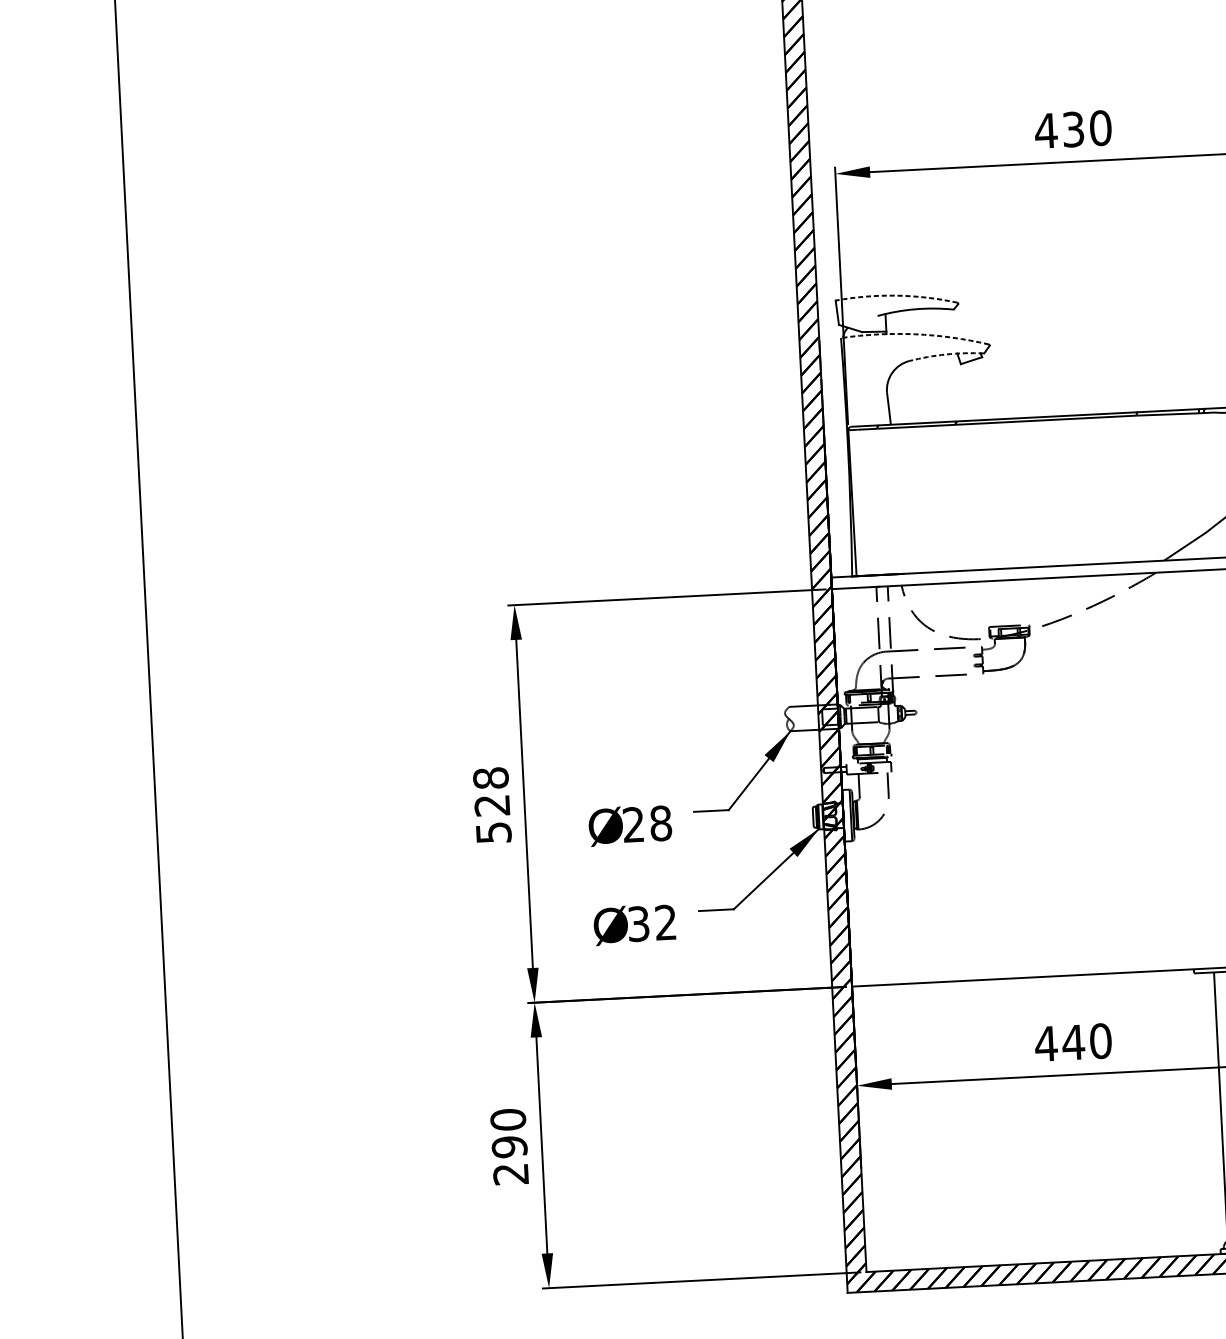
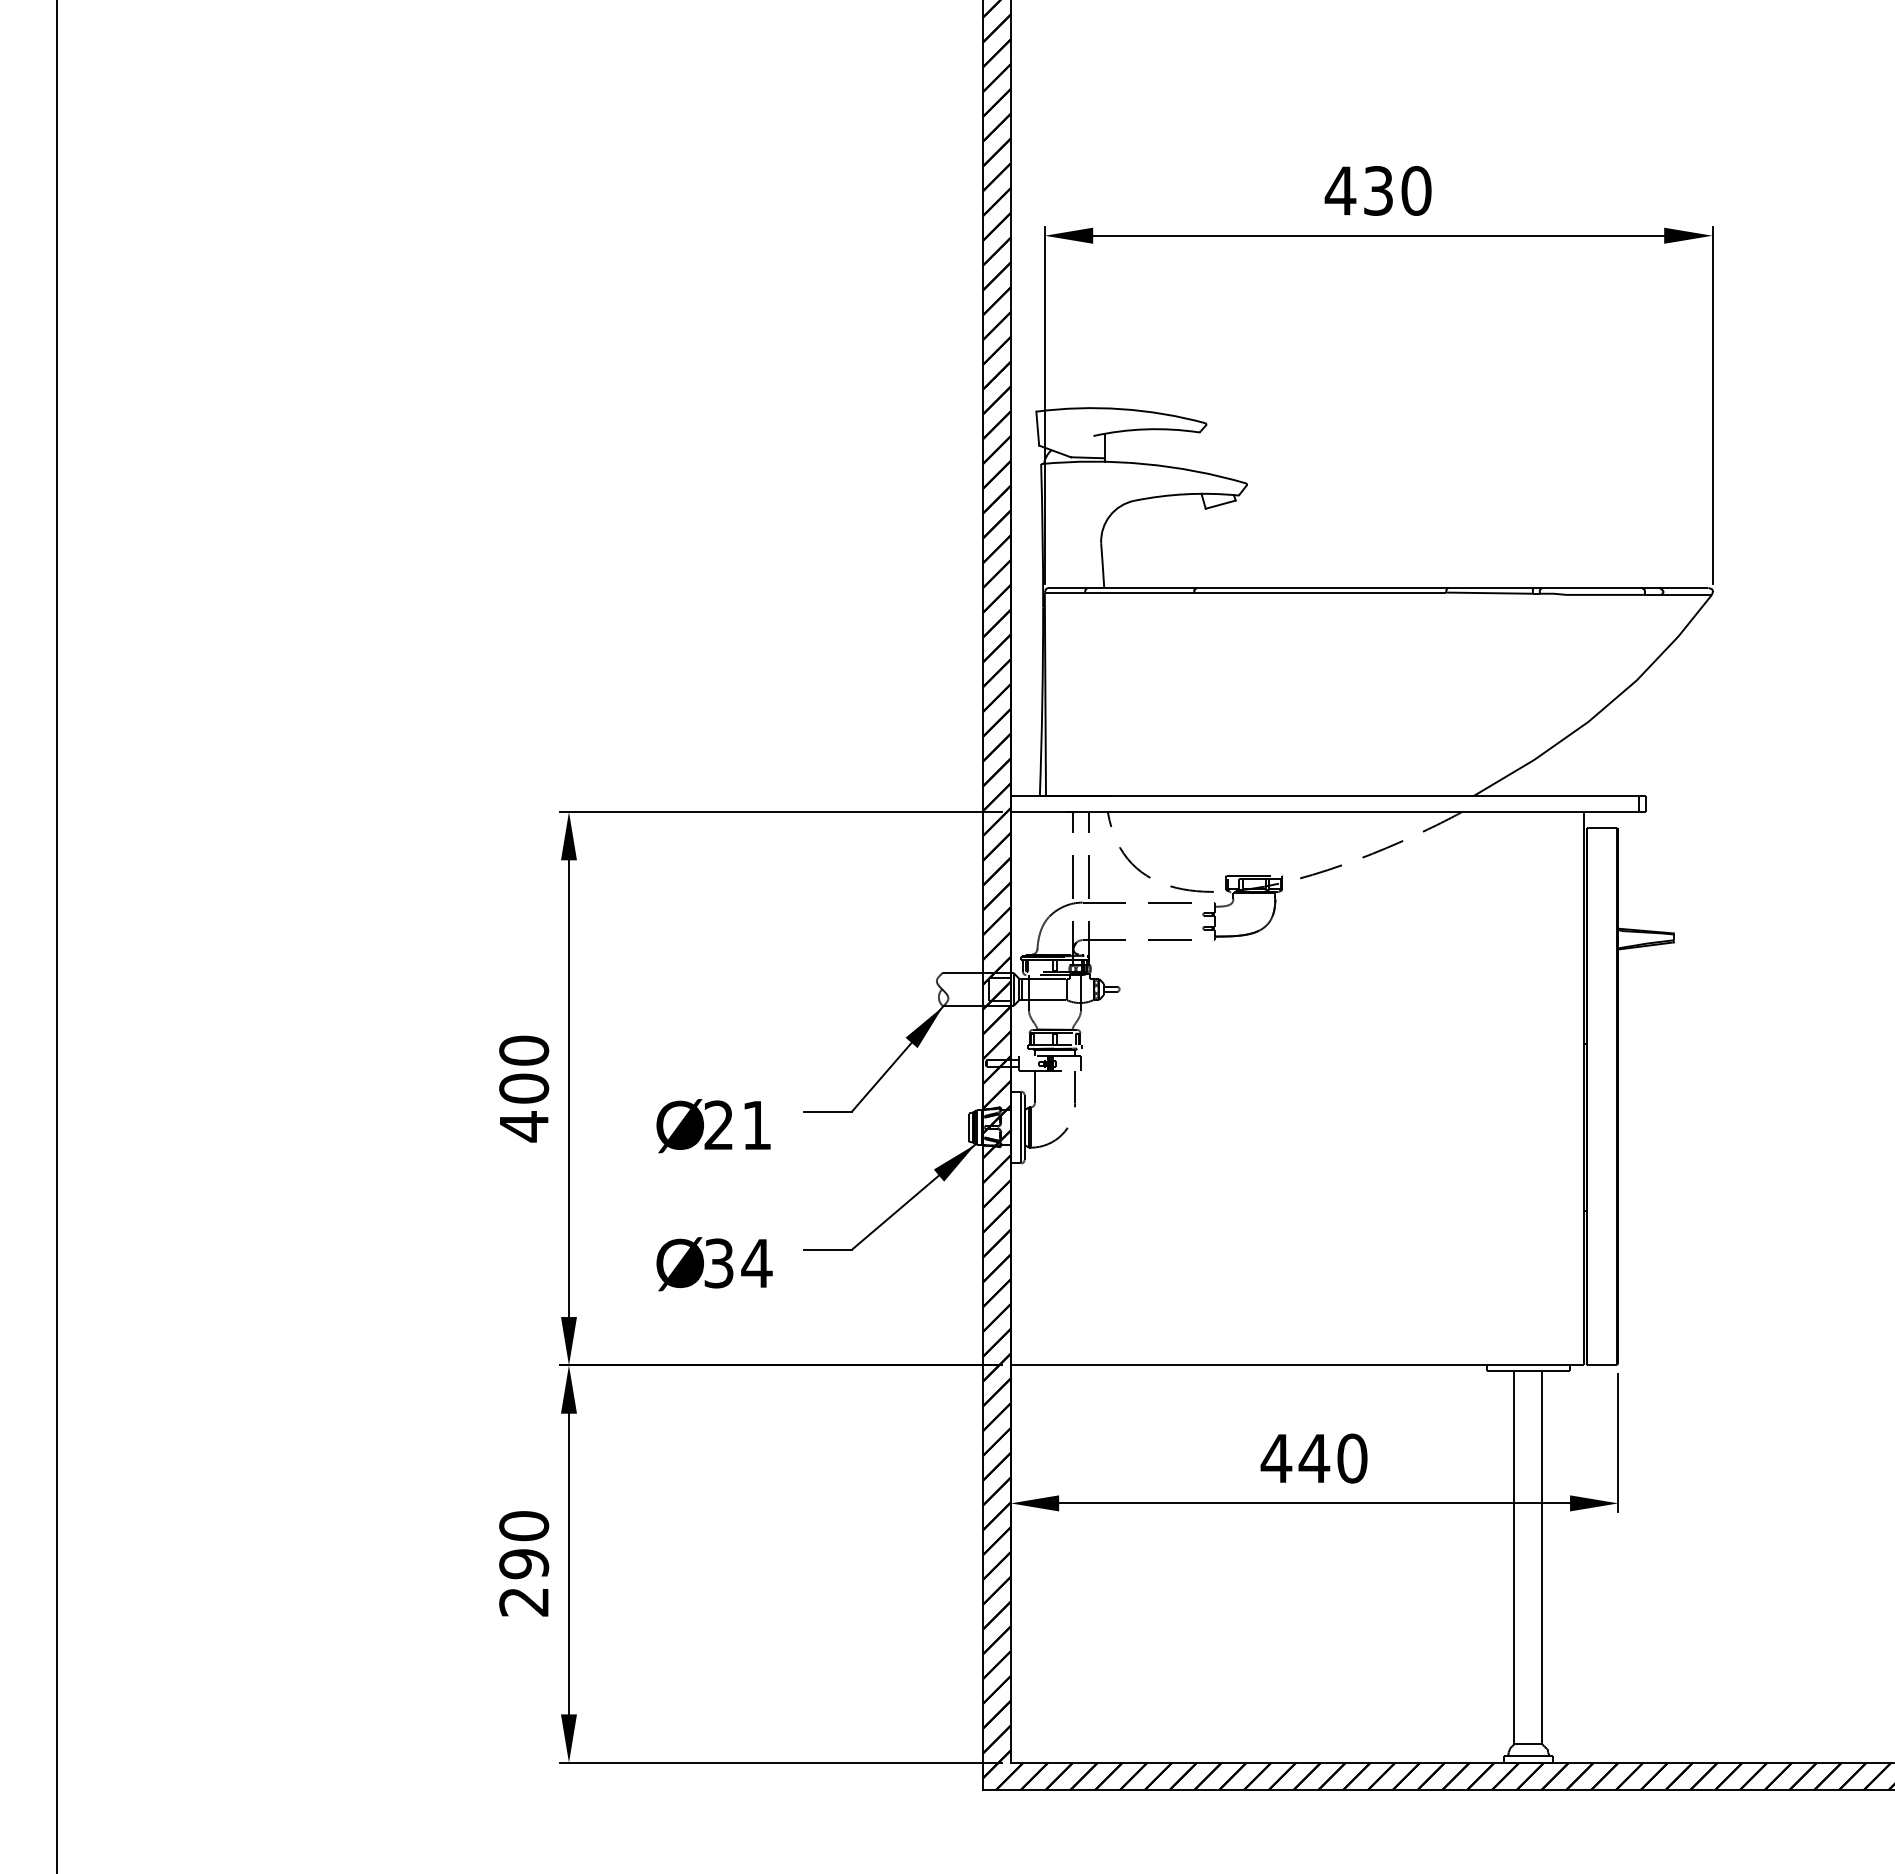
arc: (896, 295) -> (1121, 409), dashed -> solid
arc: (915, 334) -> (1144, 464), dashed -> solid
arc: (946, 354) -> (1186, 494), dashed -> solid
text: (492, 805) -> (524, 1088), 528 -> 400
text: (660, 823) -> (756, 1125), 28 -> 21
text: (665, 921) -> (756, 1262), 32 -> 34

